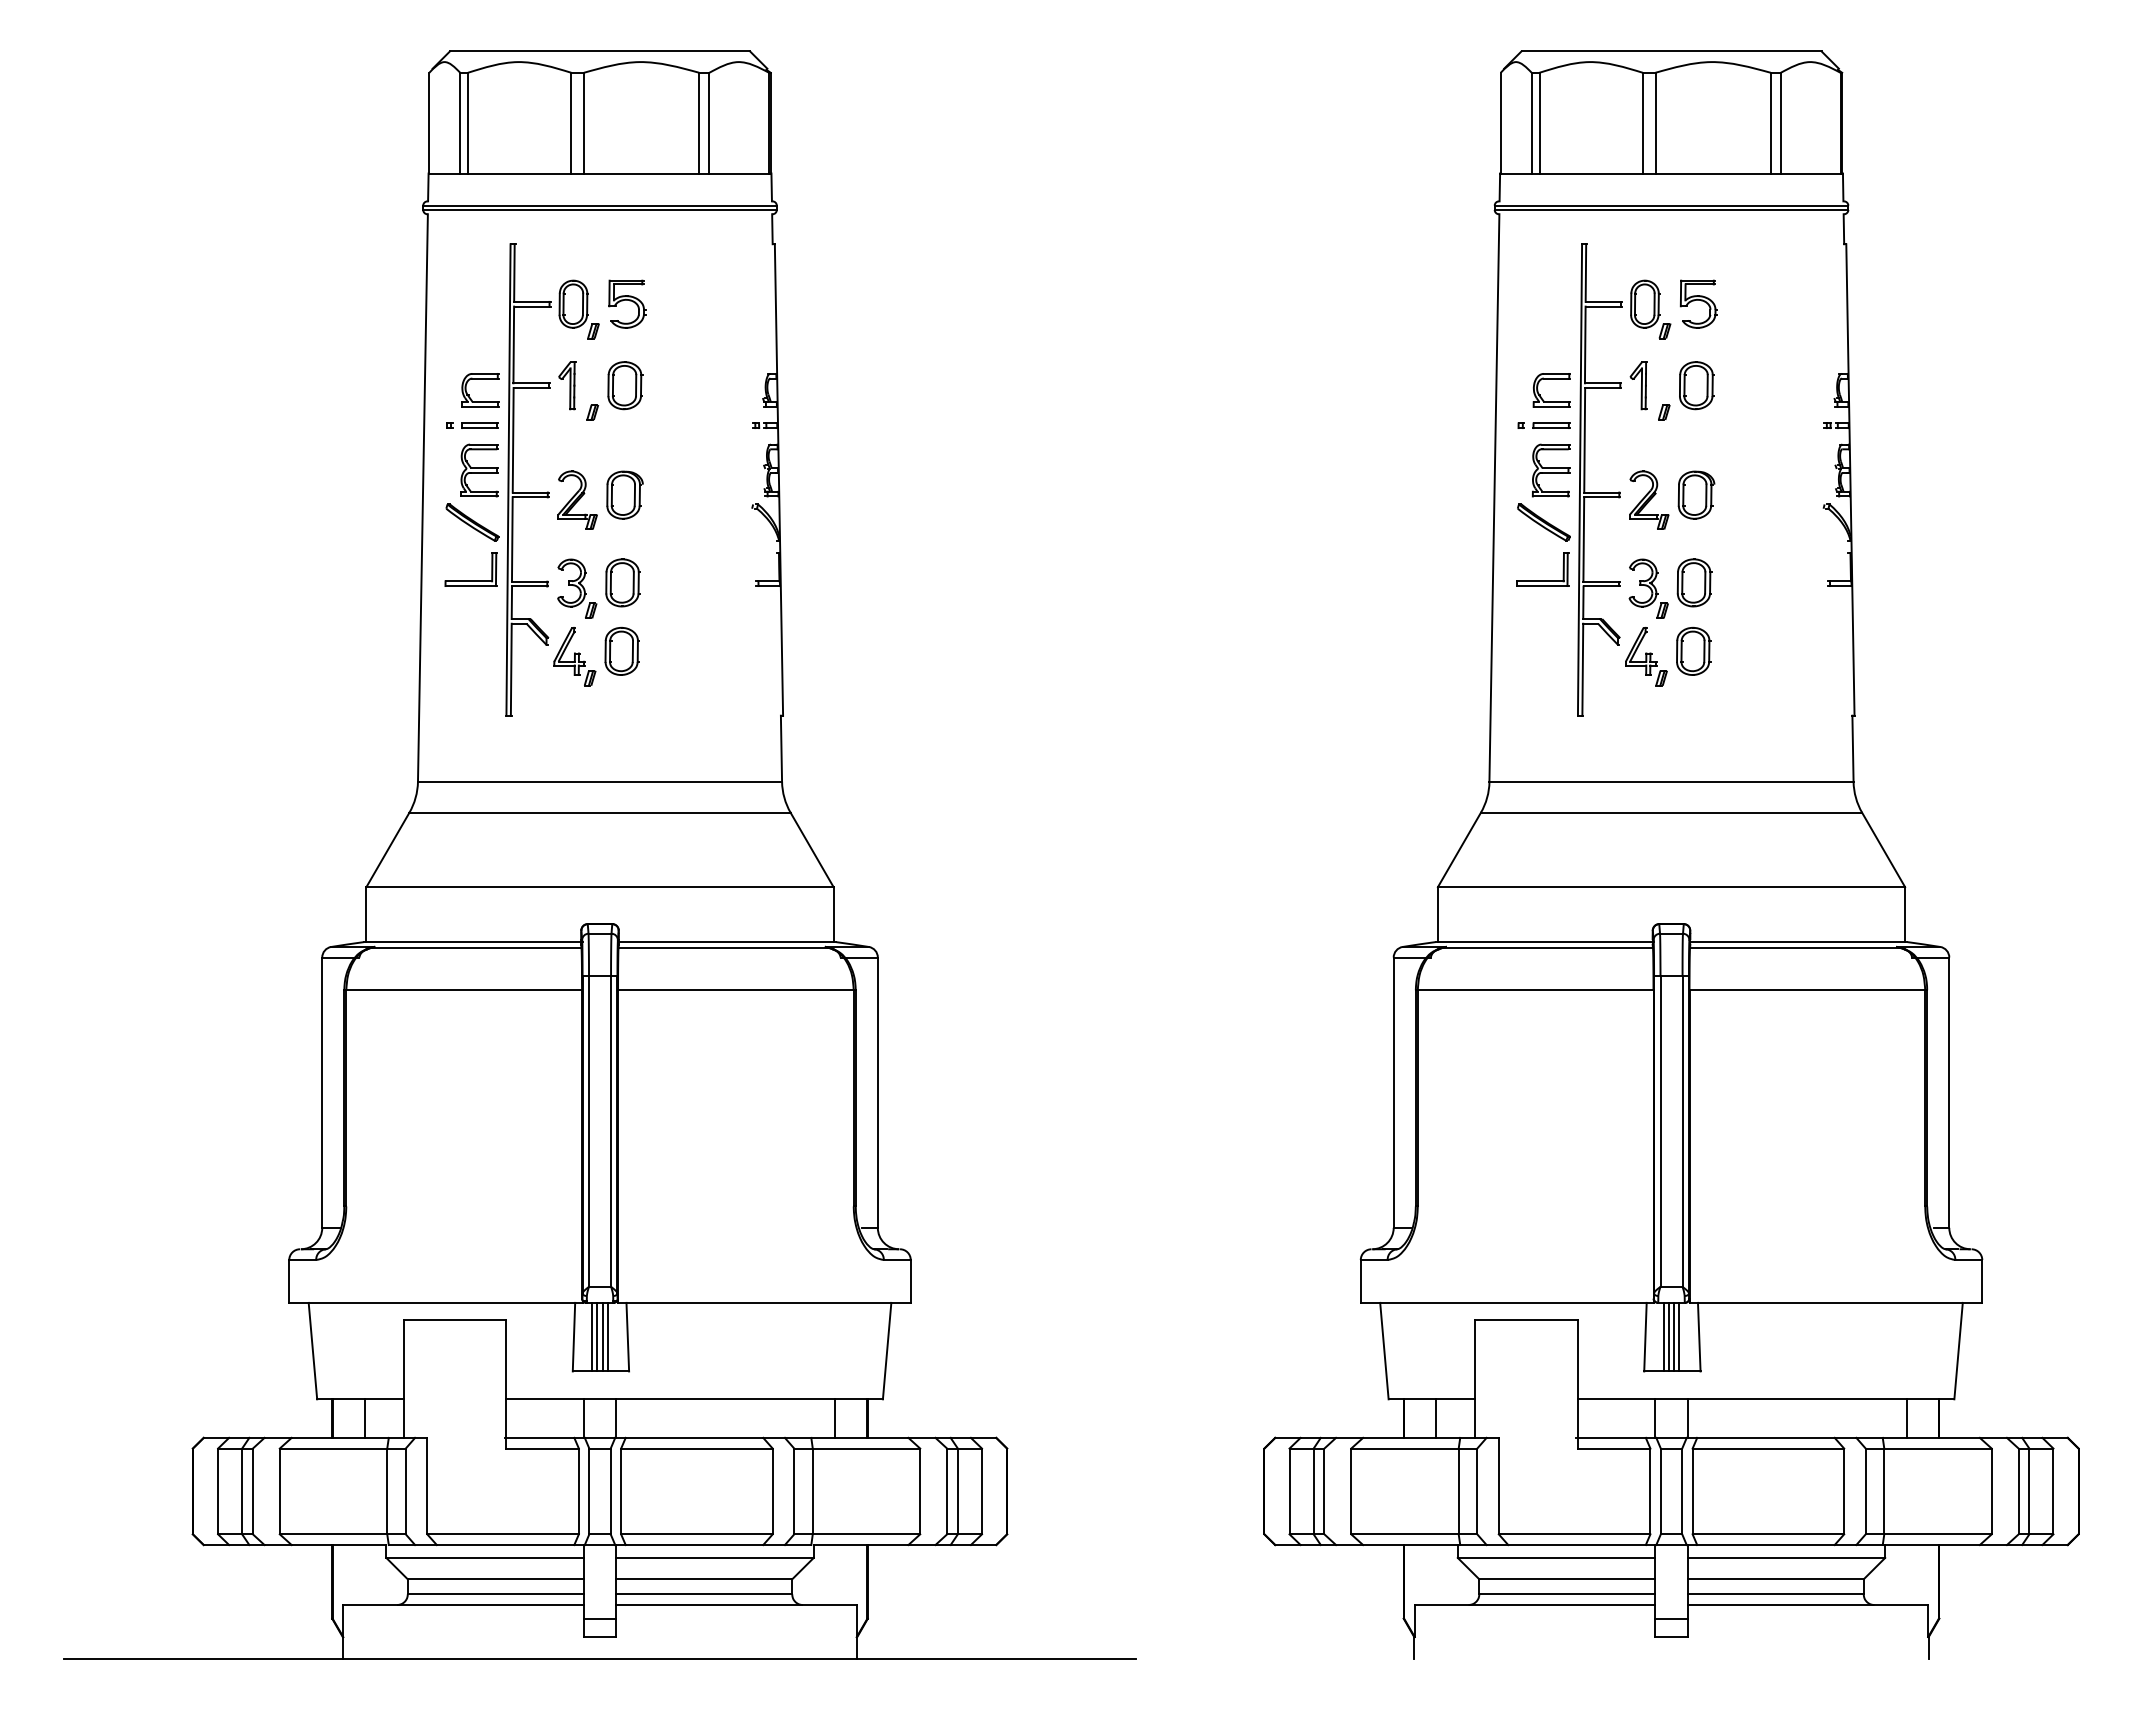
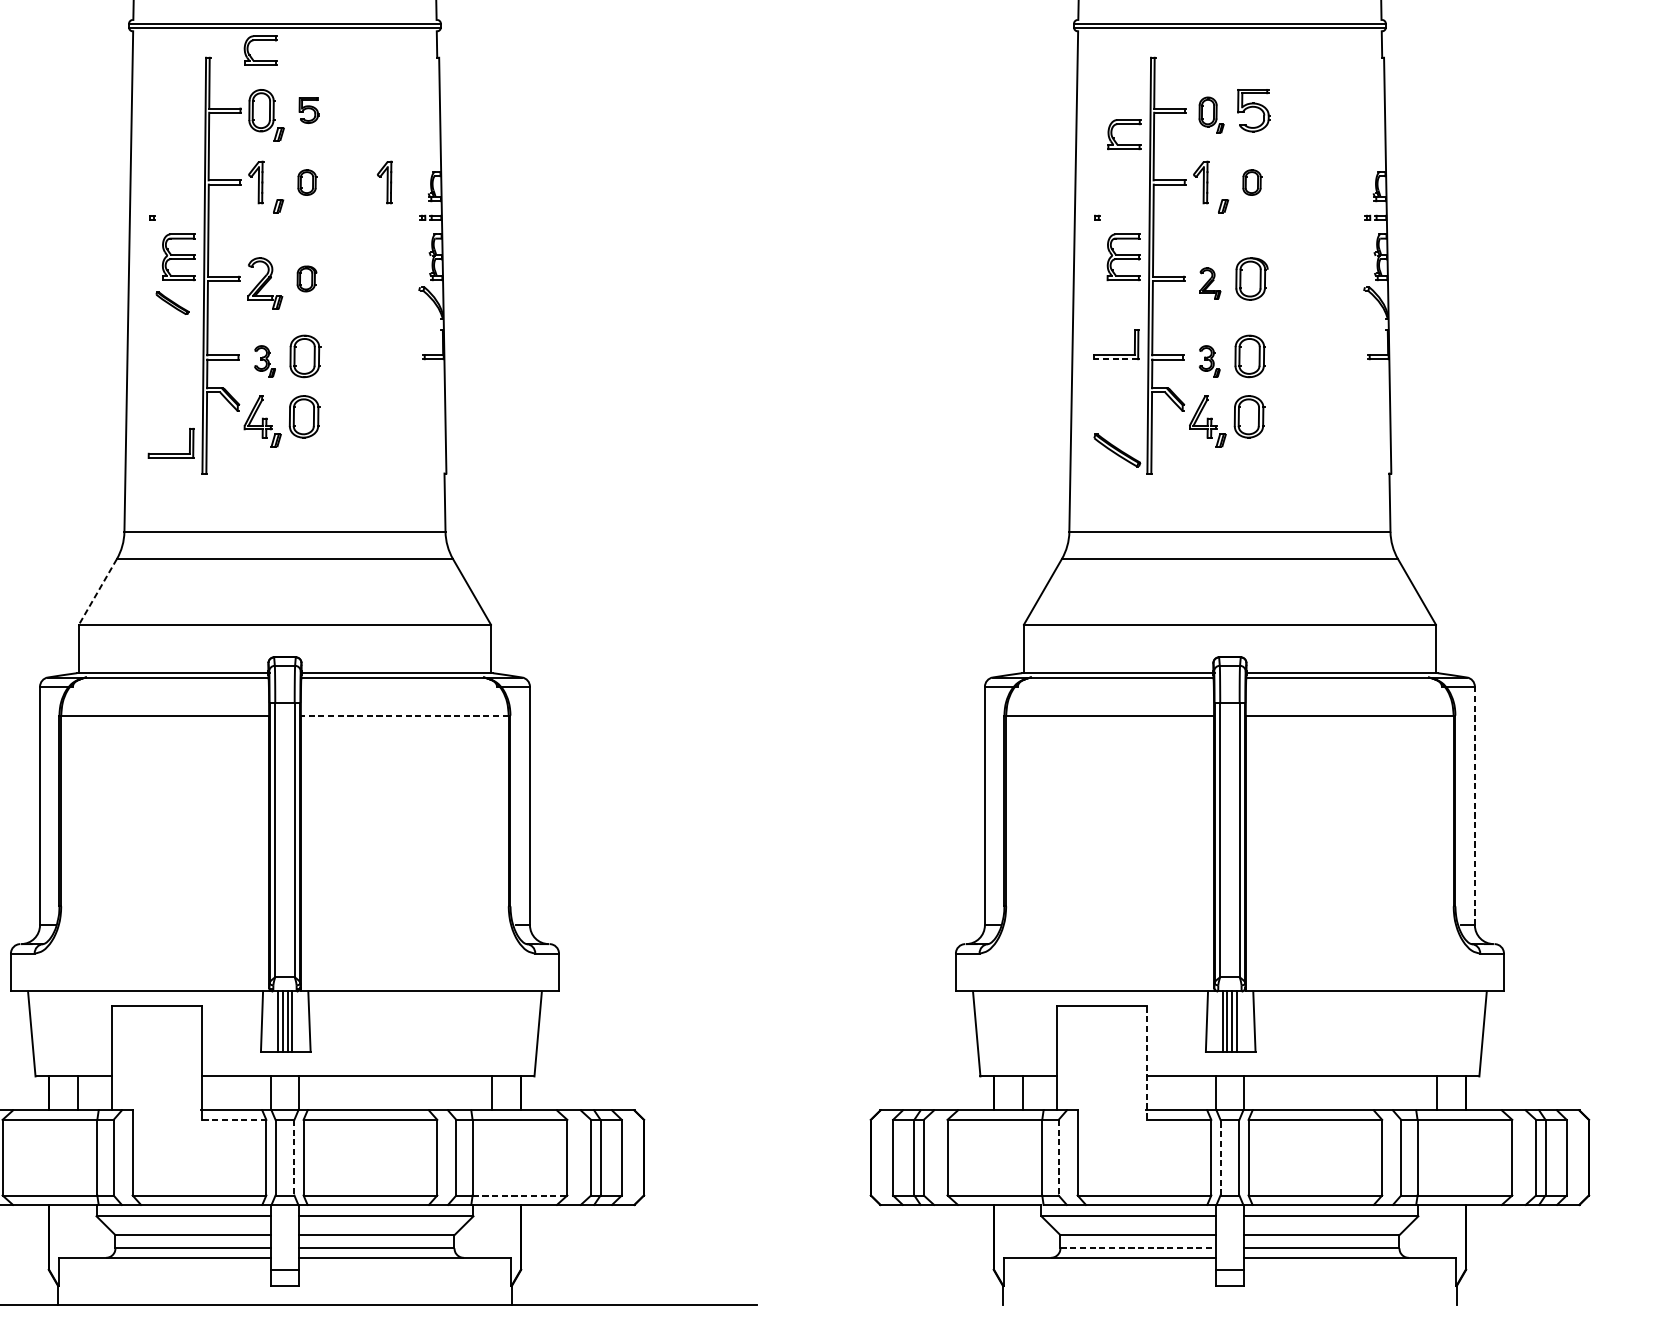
part: (627, 303) -> (309, 110), size x0.6
part: (1650, 309) -> (1211, 115), size x0.7
part: (480, 379) -> (260, 41), moved
part: (1551, 379) -> (1124, 125), moved
part: (625, 385) -> (307, 182), size x0.6
part: (713, 385) -> (385, 182), added
part: (1696, 385) -> (1251, 182), size x0.6
part: (479, 425) -> (178, 217), removed
part: (1551, 425) -> (1124, 217), removed
part: (624, 494) -> (306, 278), size x0.6
part: (1649, 499) -> (1210, 282), size x0.6
part: (472, 522) -> (172, 303), size x0.7
part: (1543, 522) -> (1117, 450), moved
part: (470, 580) -> (170, 453), moved
line: (1541, 586) -> (1115, 359), solid -> dashed
part: (577, 588) -> (265, 361), size x0.6
part: (1648, 588) -> (1209, 361), size x0.6
line: (387, 849) -> (97, 591), solid -> dashed
line: (735, 990) -> (404, 715), solid -> dashed
line: (1949, 1092) -> (1475, 805), solid -> dashed
line: (1577, 1384) -> (1147, 1063), solid -> dashed
line: (543, 1448) -> (235, 1119), solid -> dashed
line: (610, 1491) -> (294, 1157), solid -> dashed
line: (1477, 1491) -> (1058, 1157), solid -> dashed
line: (1660, 1491) -> (1220, 1157), solid -> dashed
line: (866, 1534) -> (519, 1195), solid -> dashed
line: (1567, 1594) -> (1138, 1248), solid -> dashed

